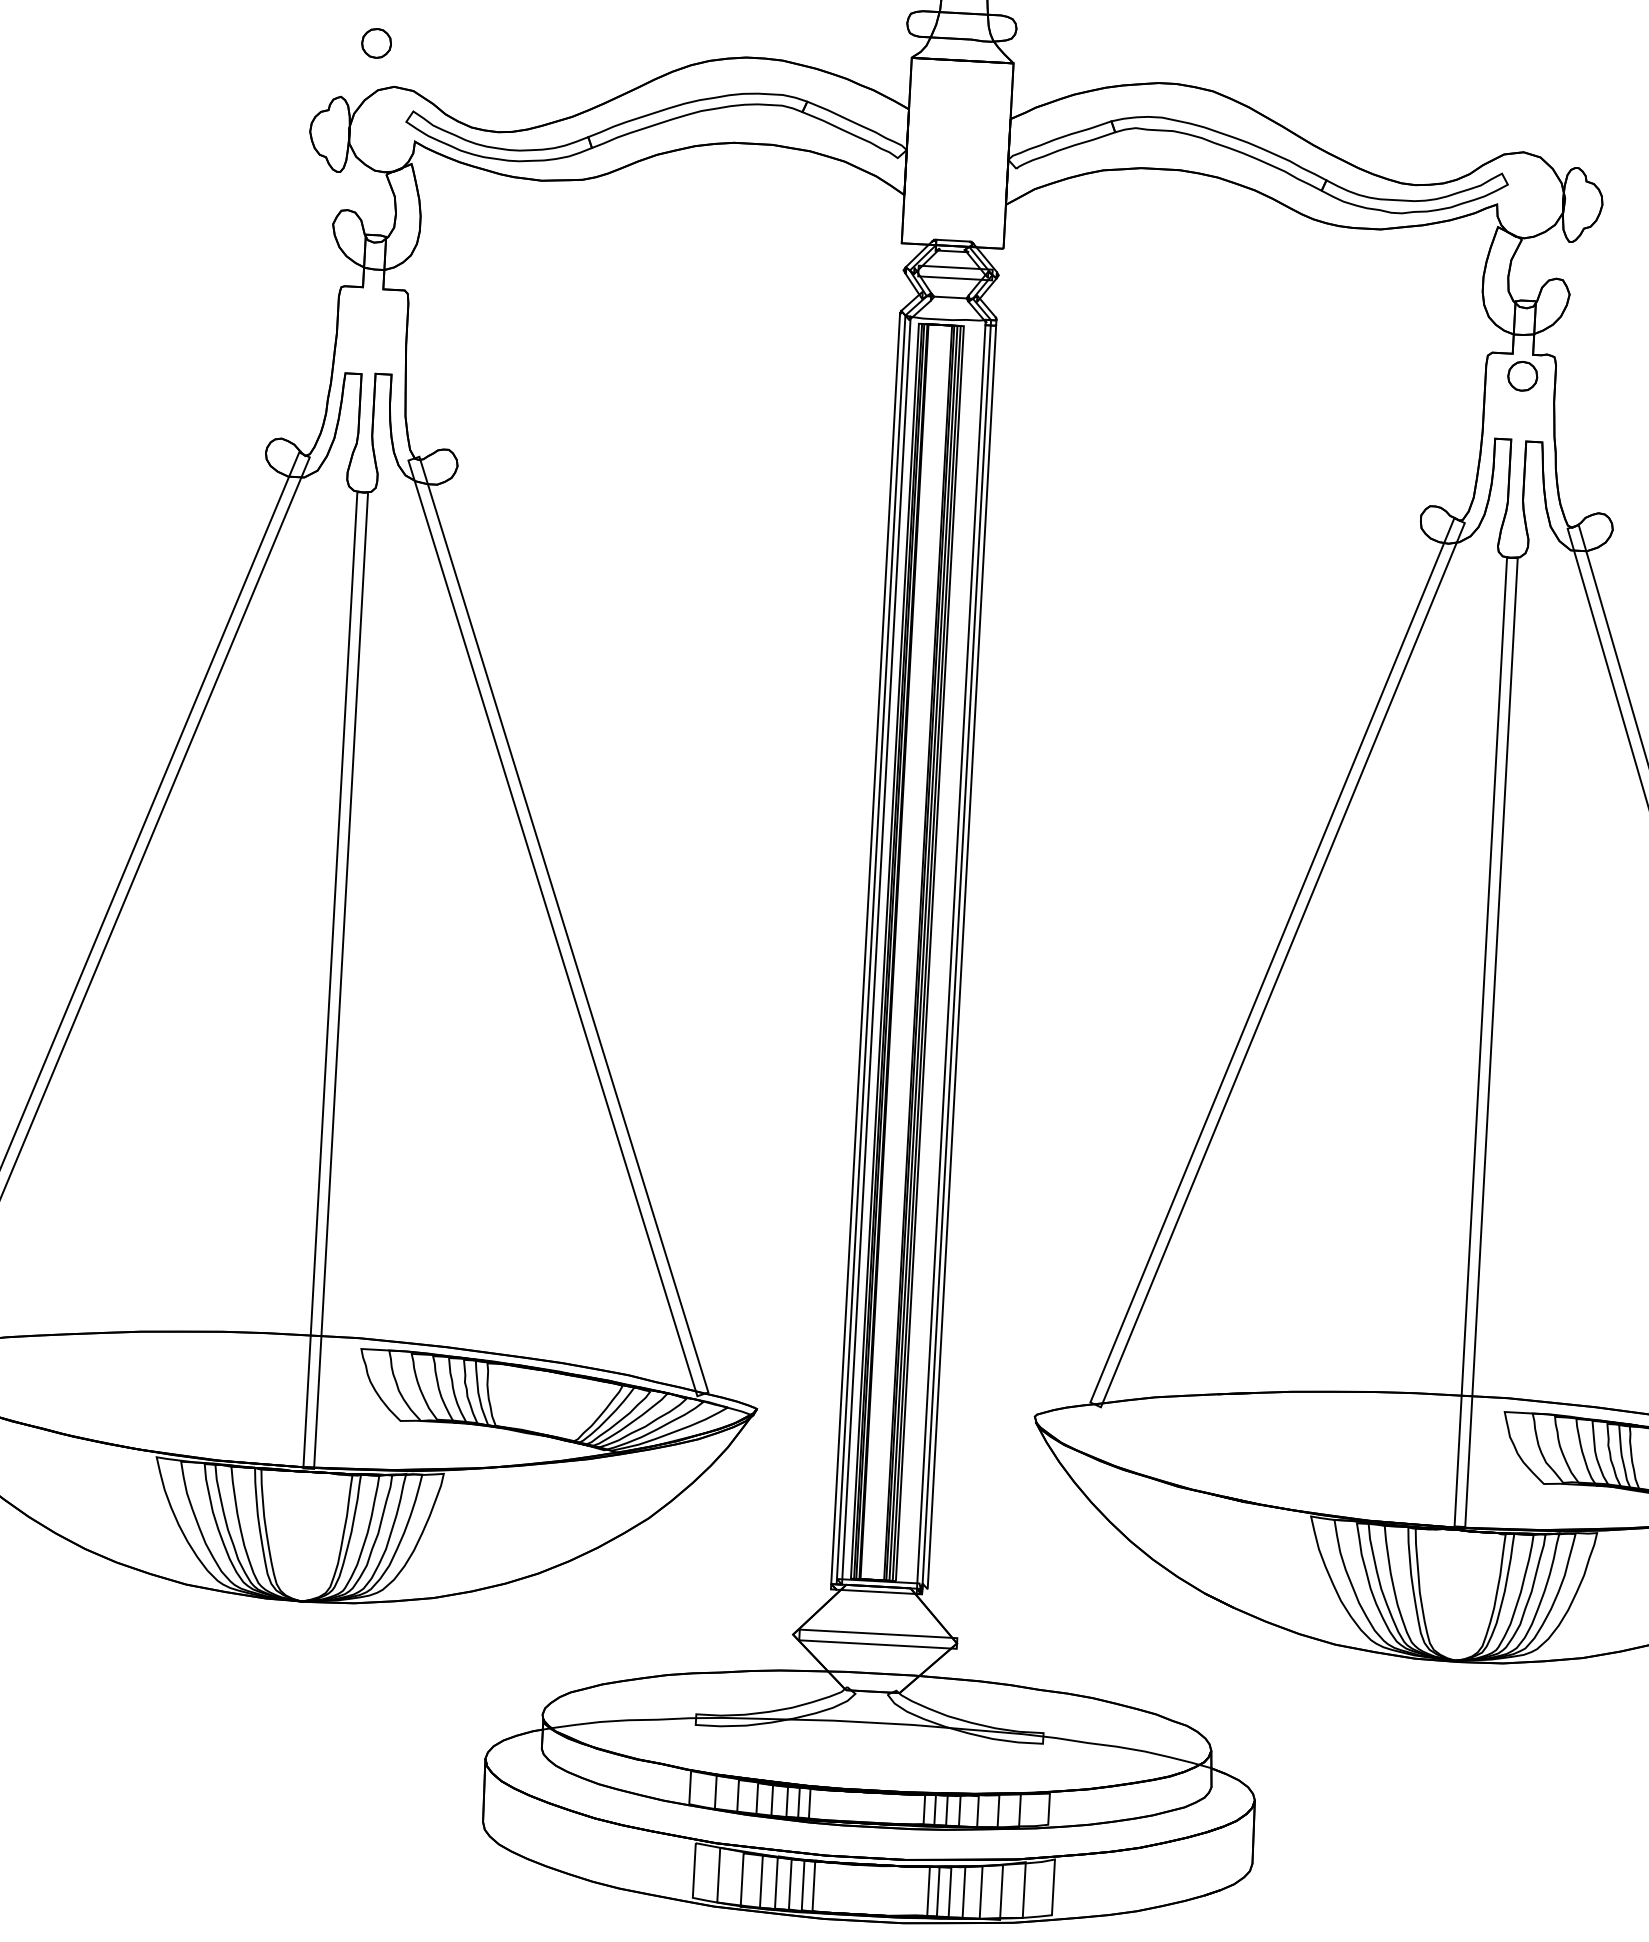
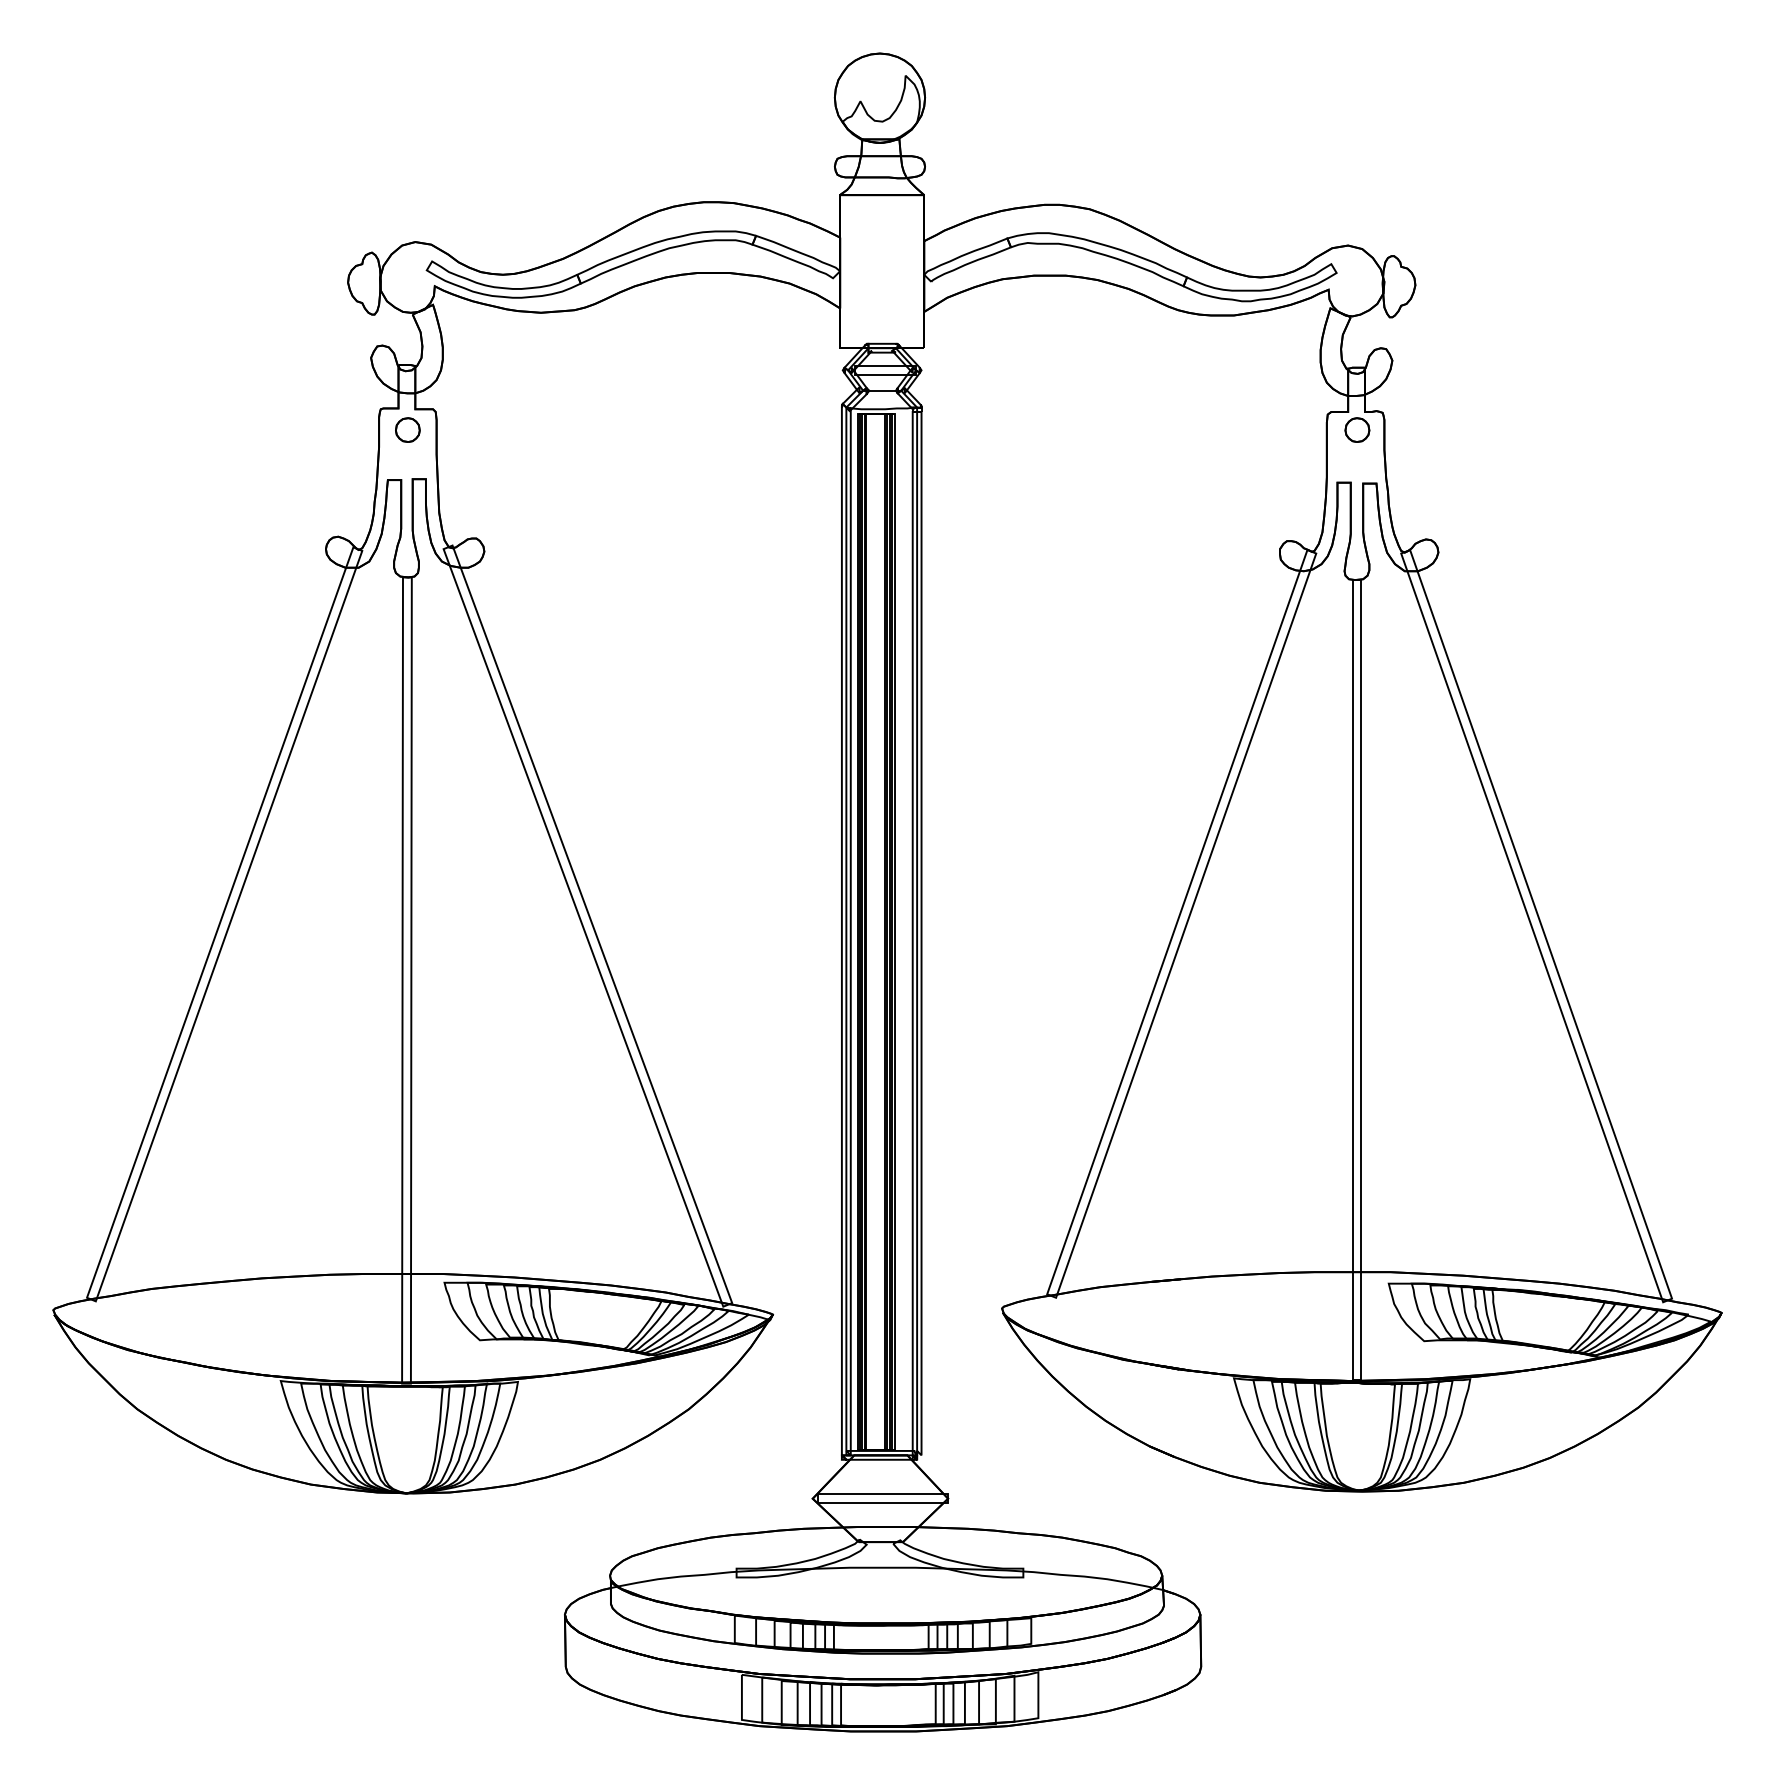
part: (376, 42) -> (407, 429), moved

